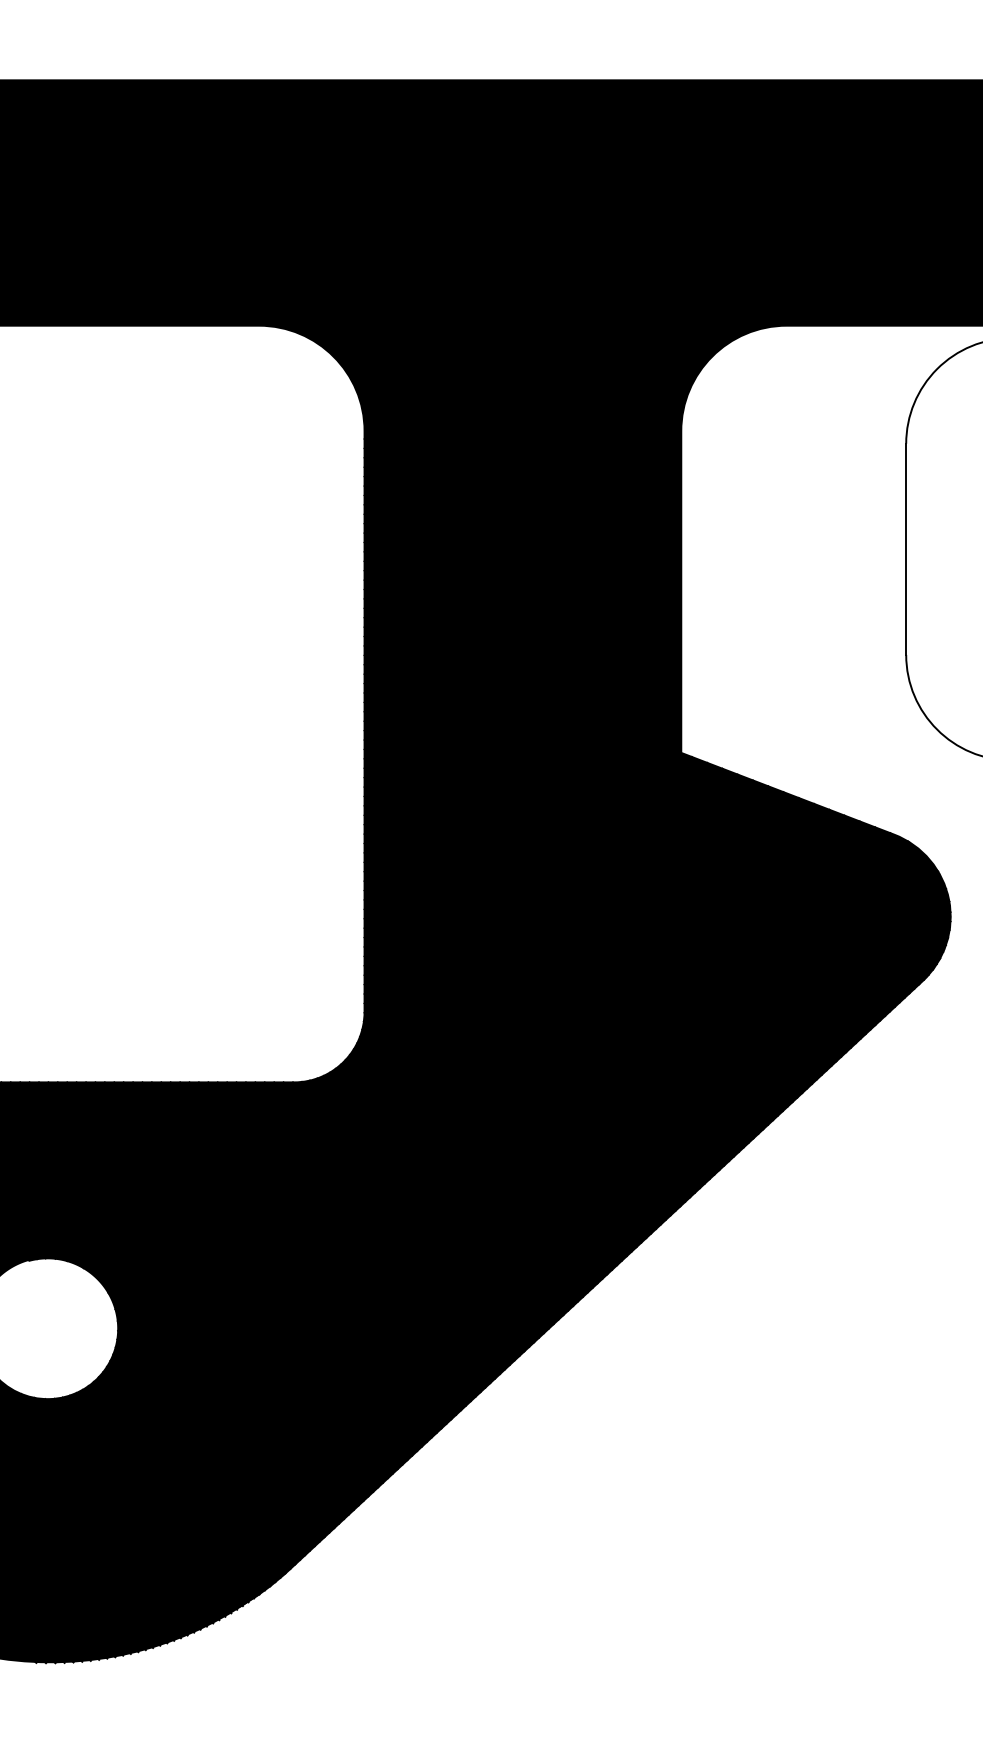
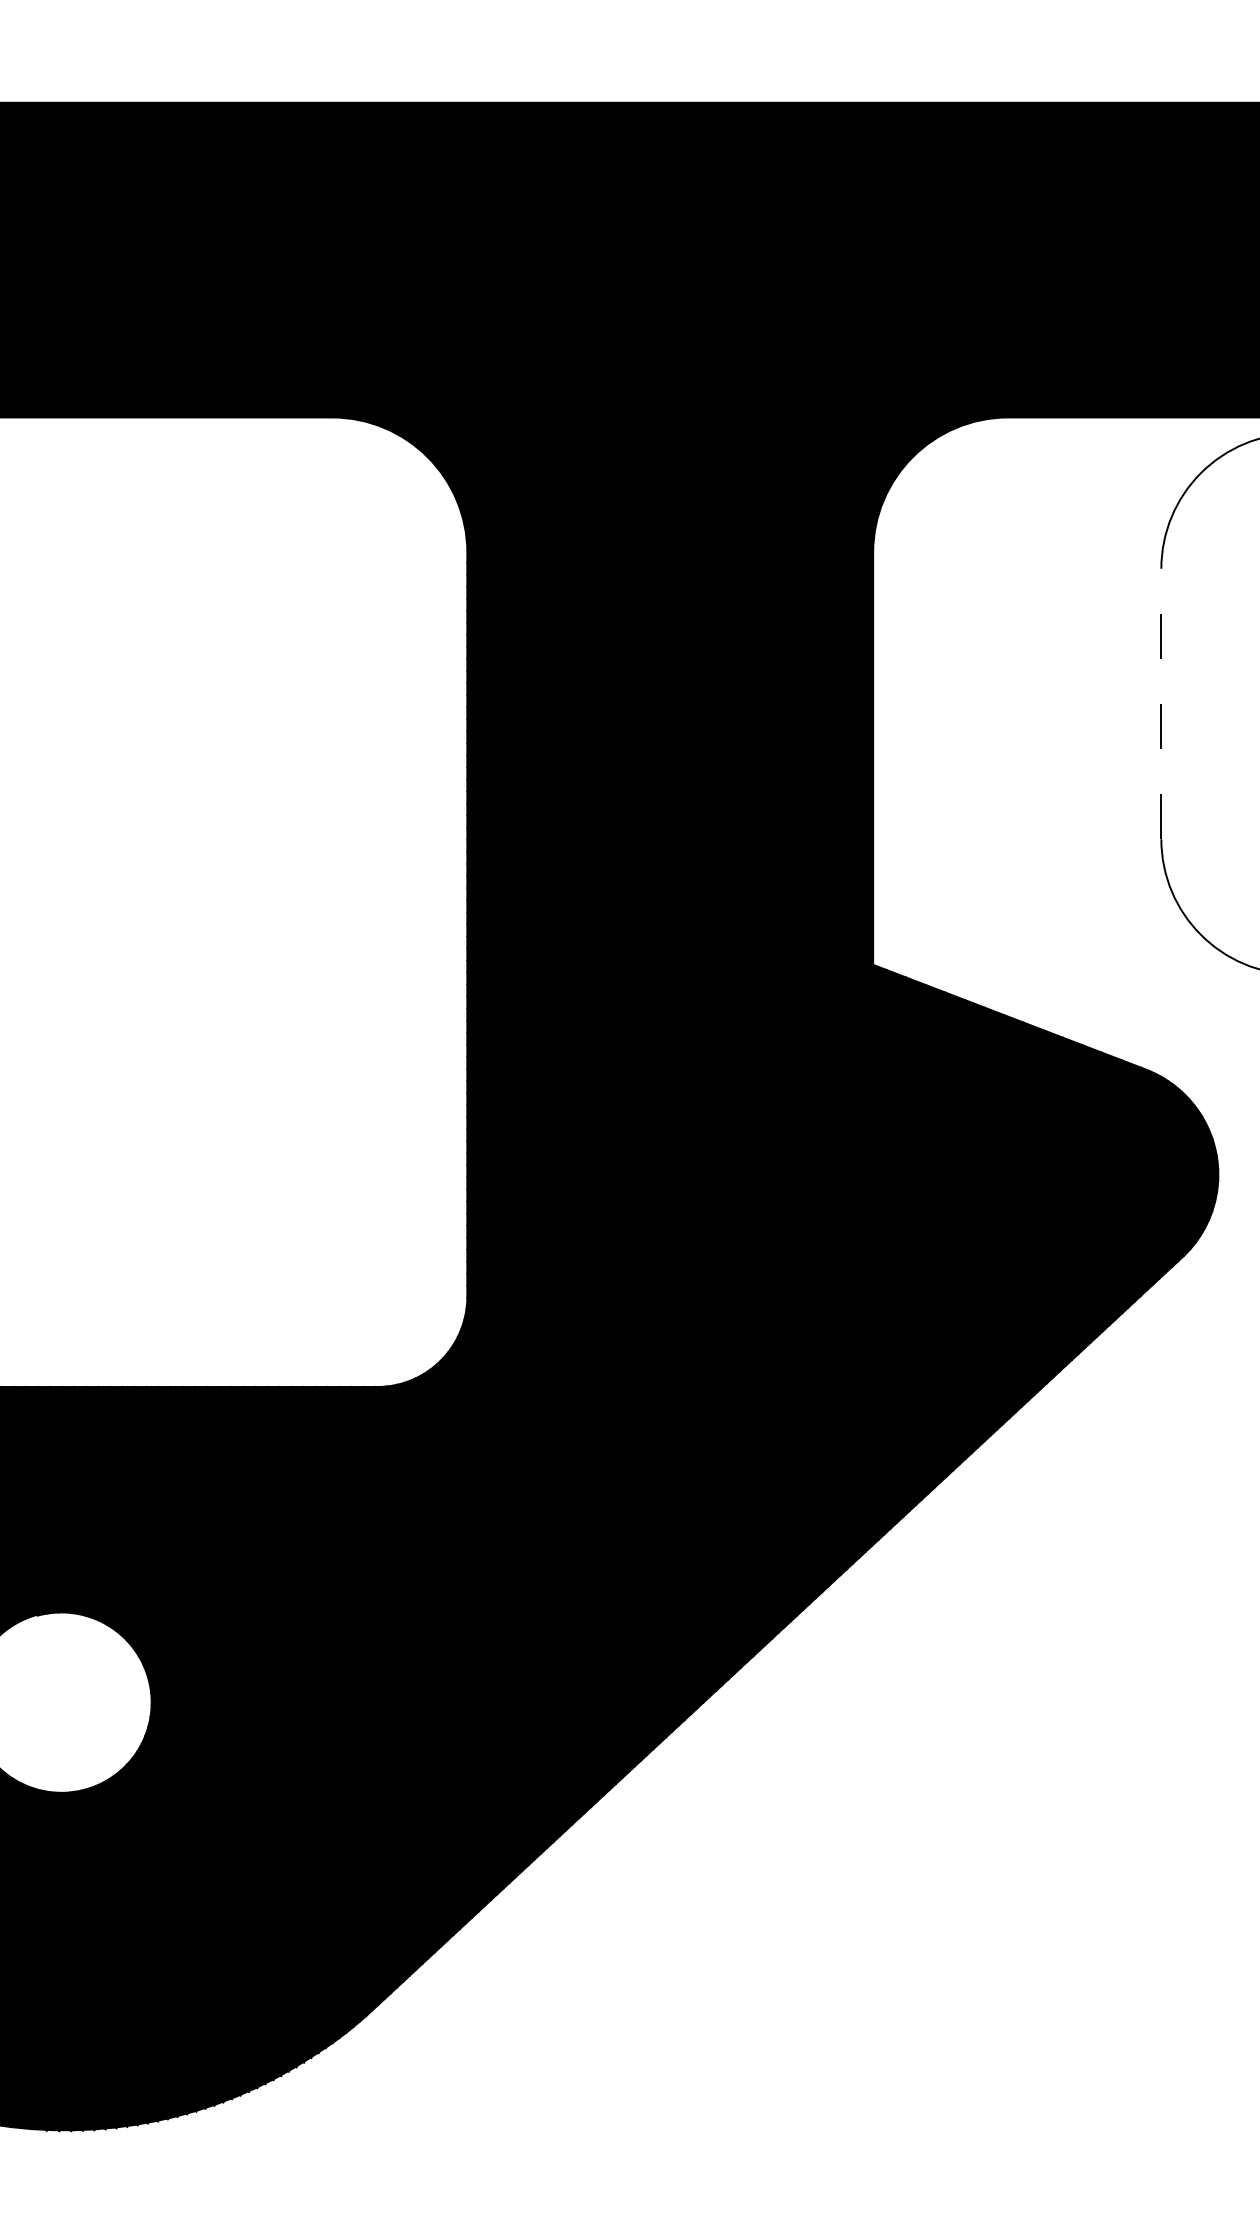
line: (906, 549) -> (1161, 704), solid -> dashed

